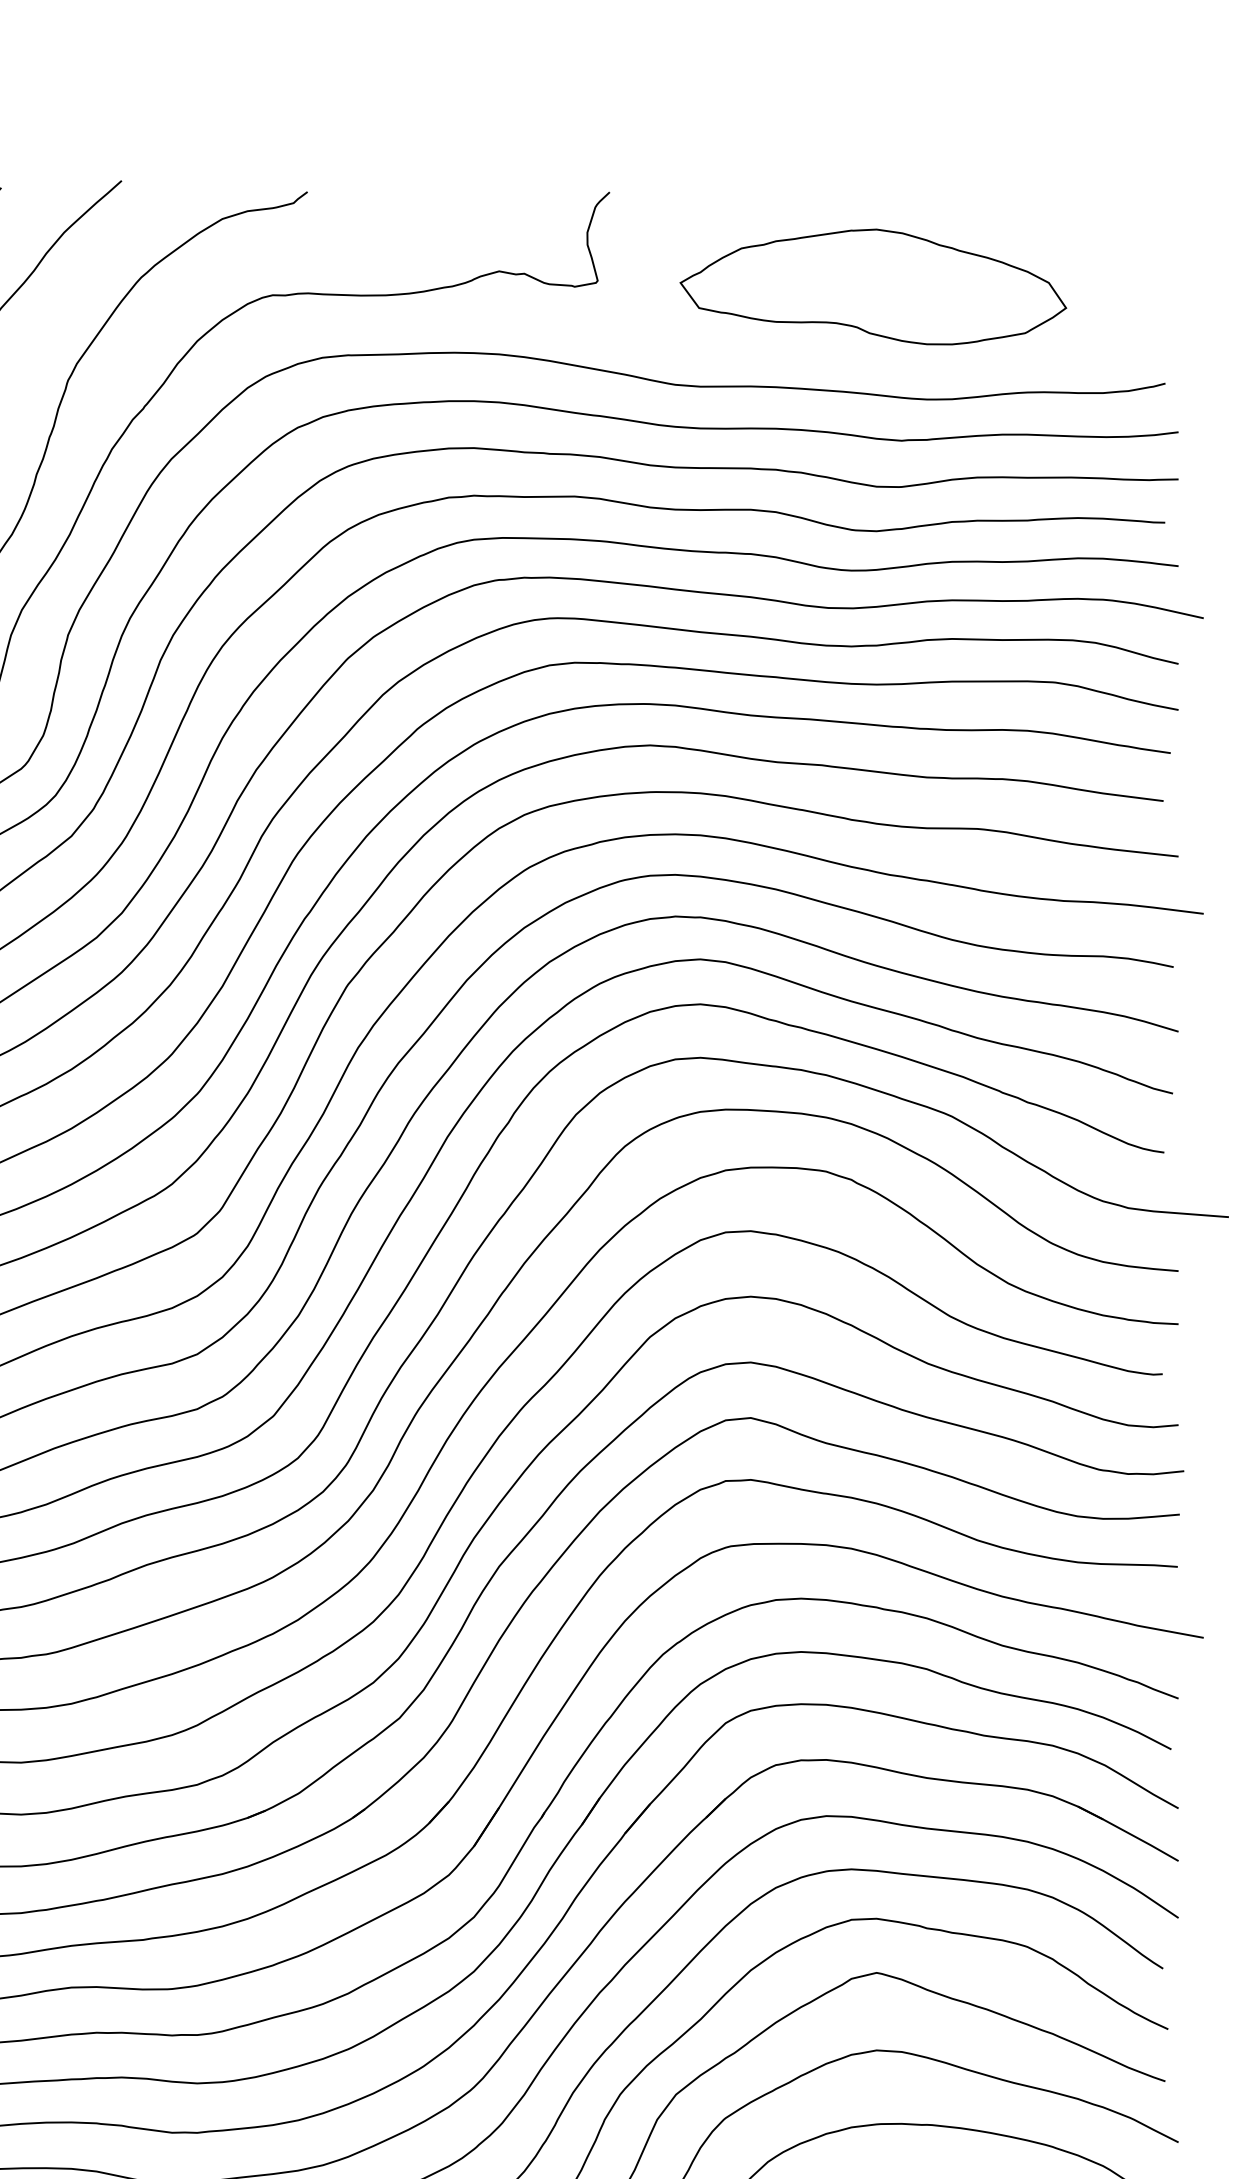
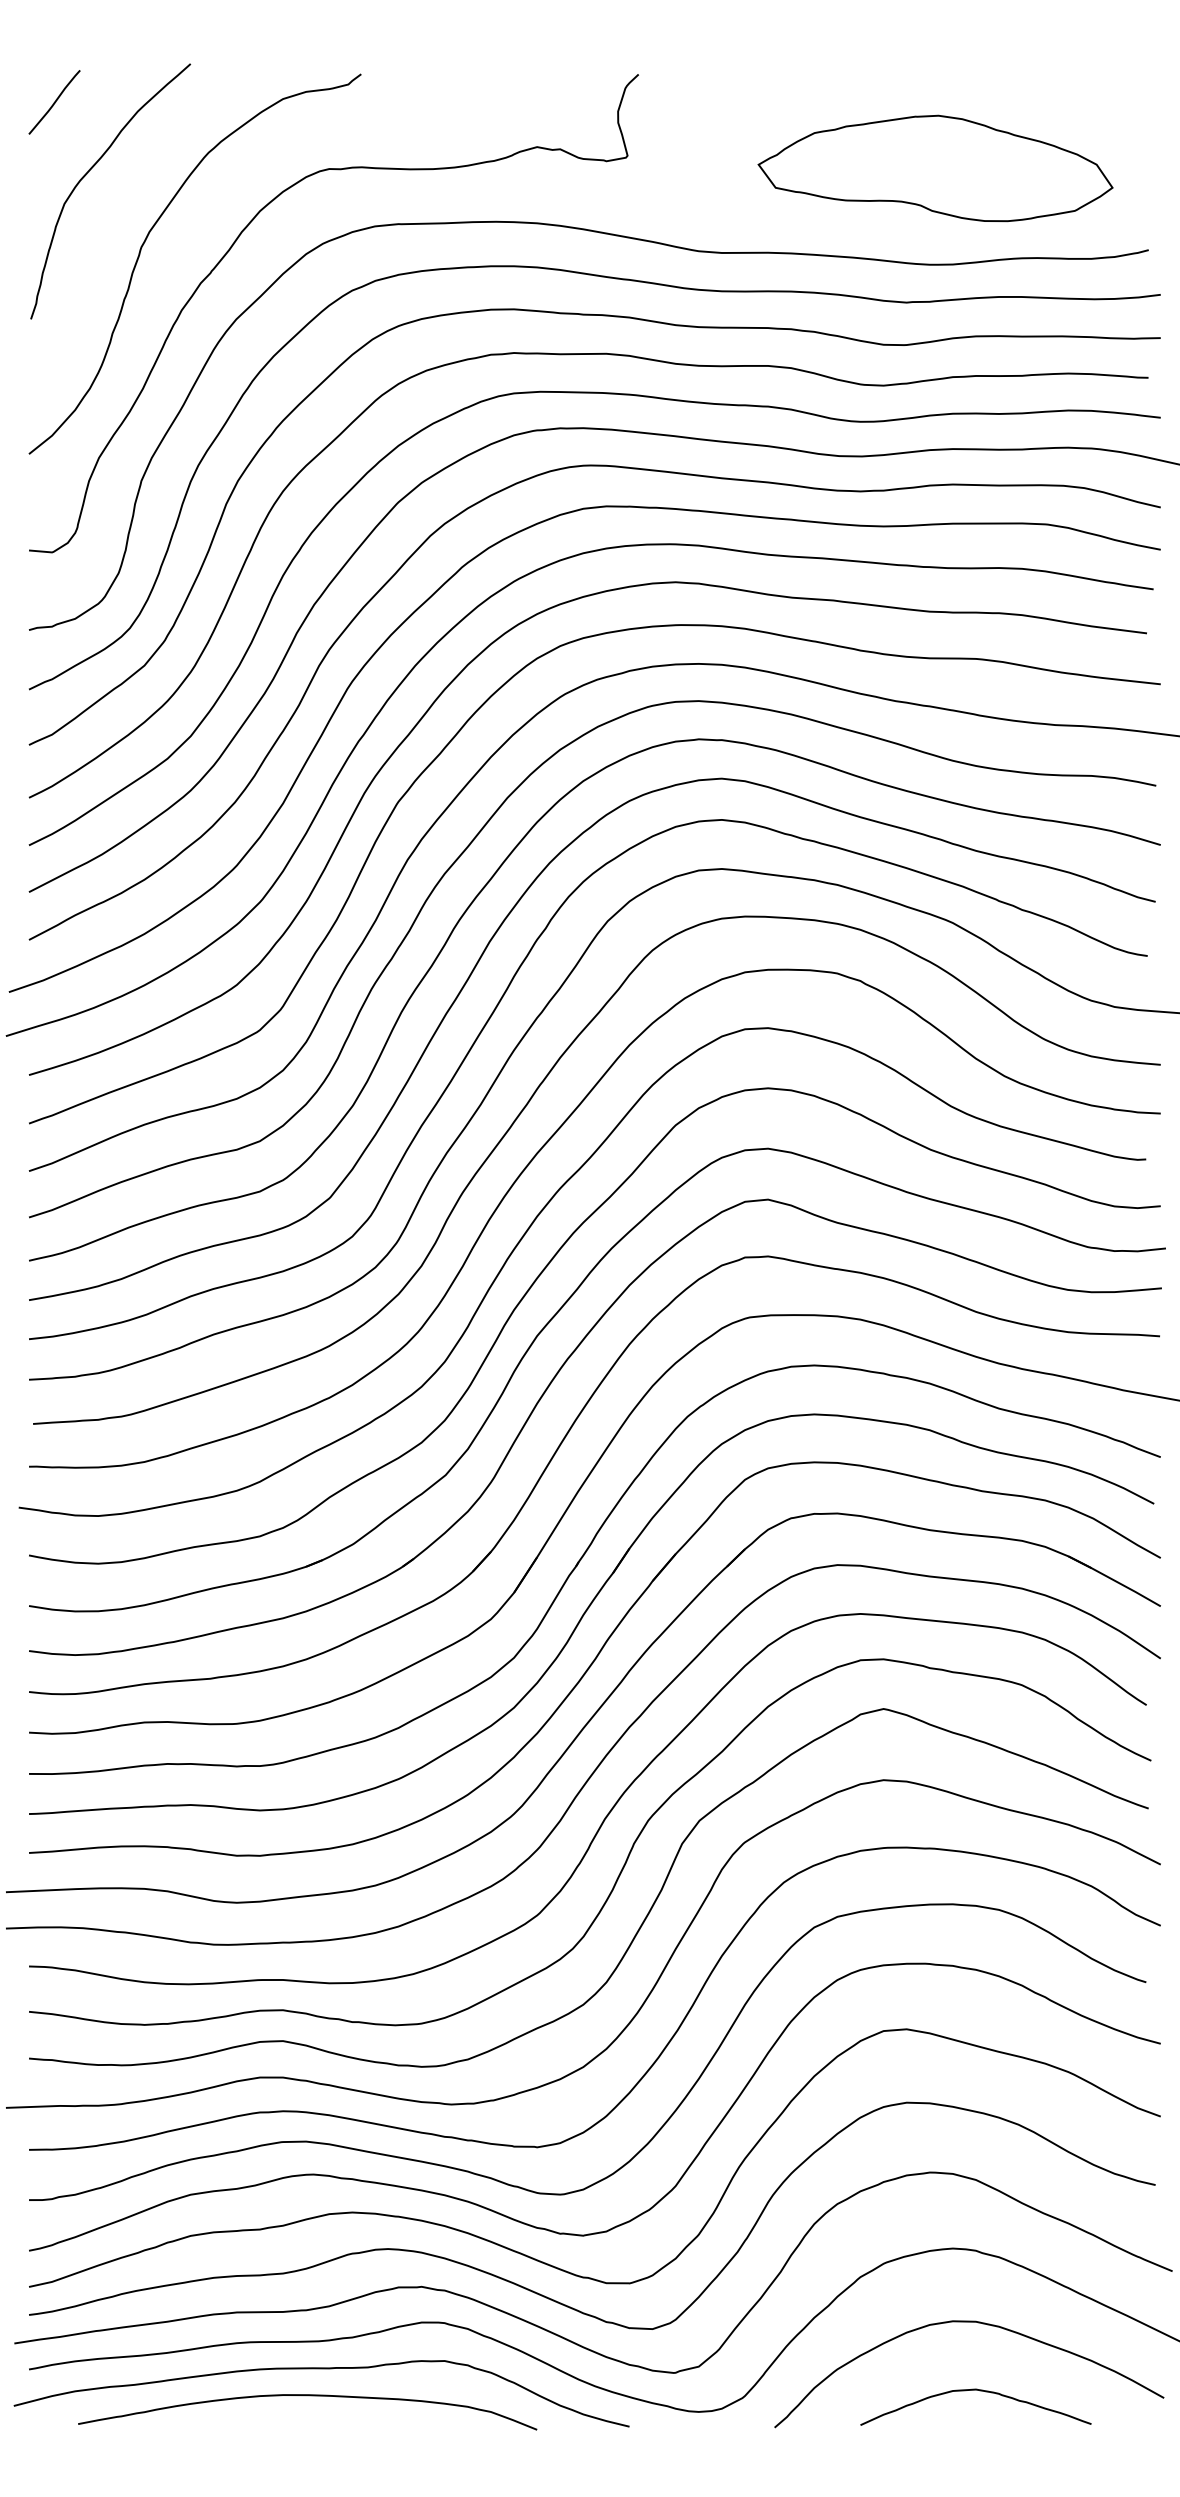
part: (873, 287) -> (935, 168), moved

